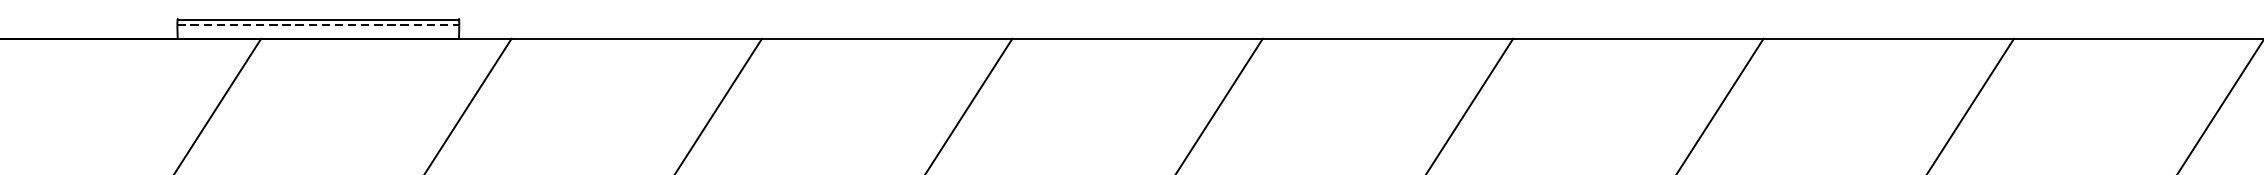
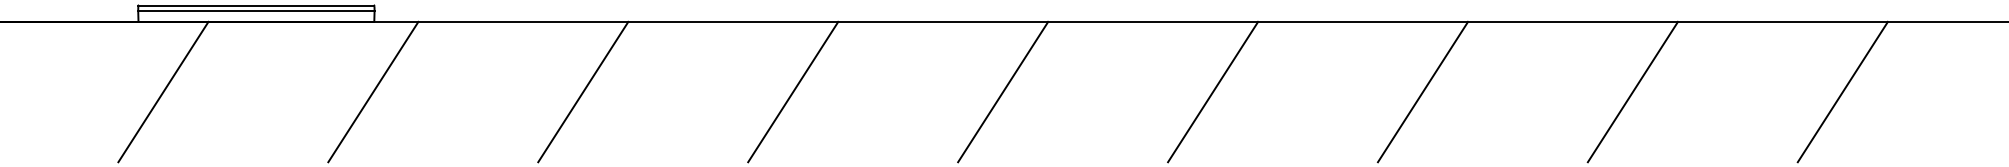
line: (318, 25) -> (256, 10), dashed -> solid

